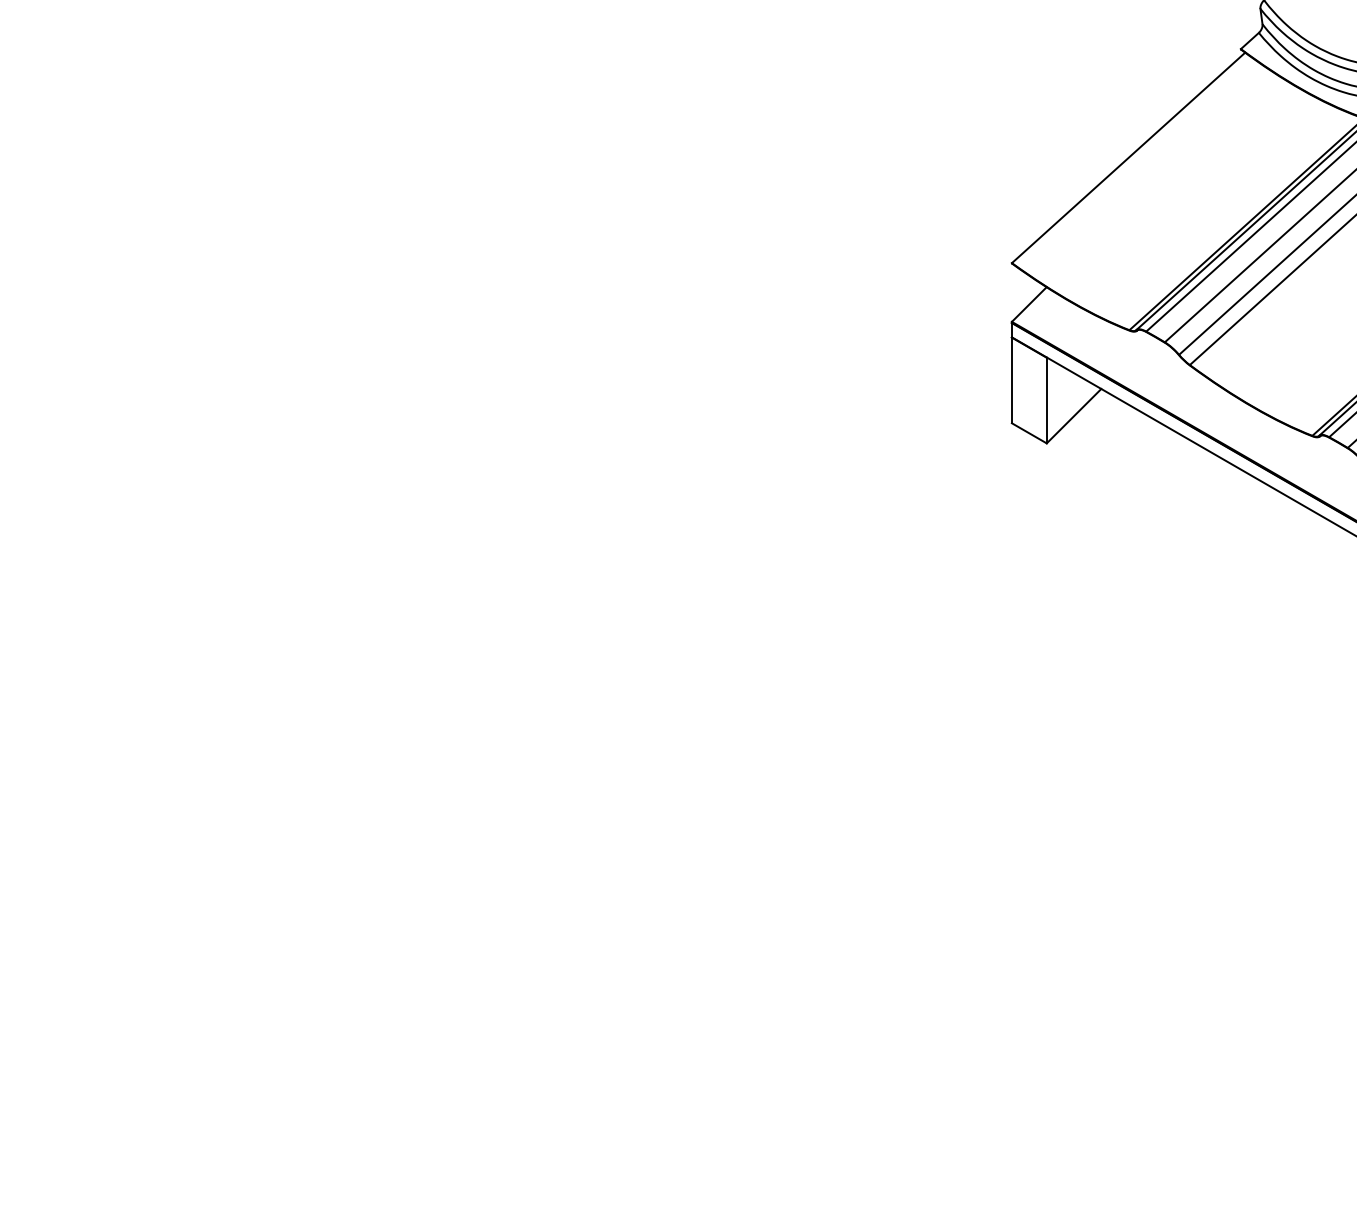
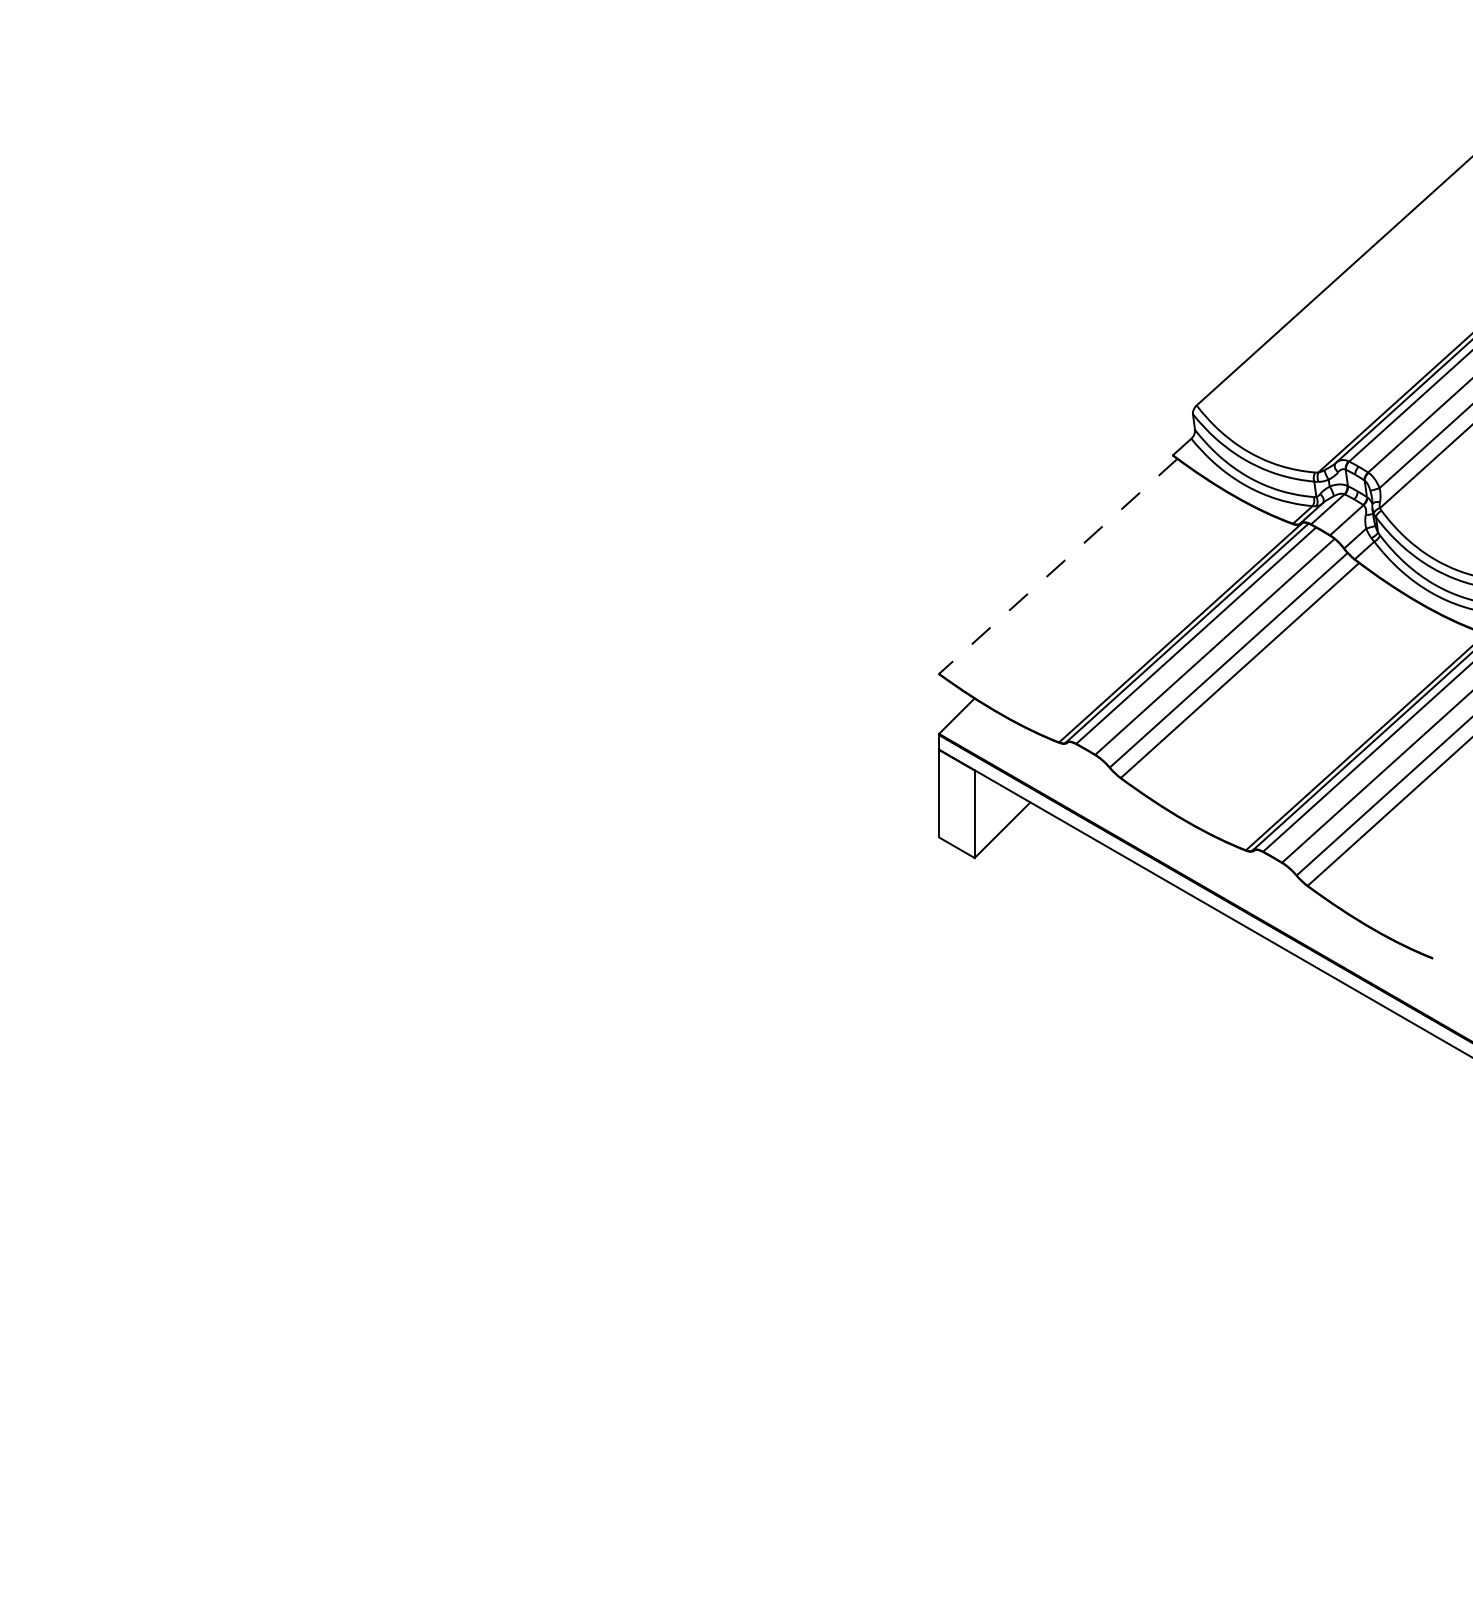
line: (1127, 157) -> (1057, 566), solid -> dashed

